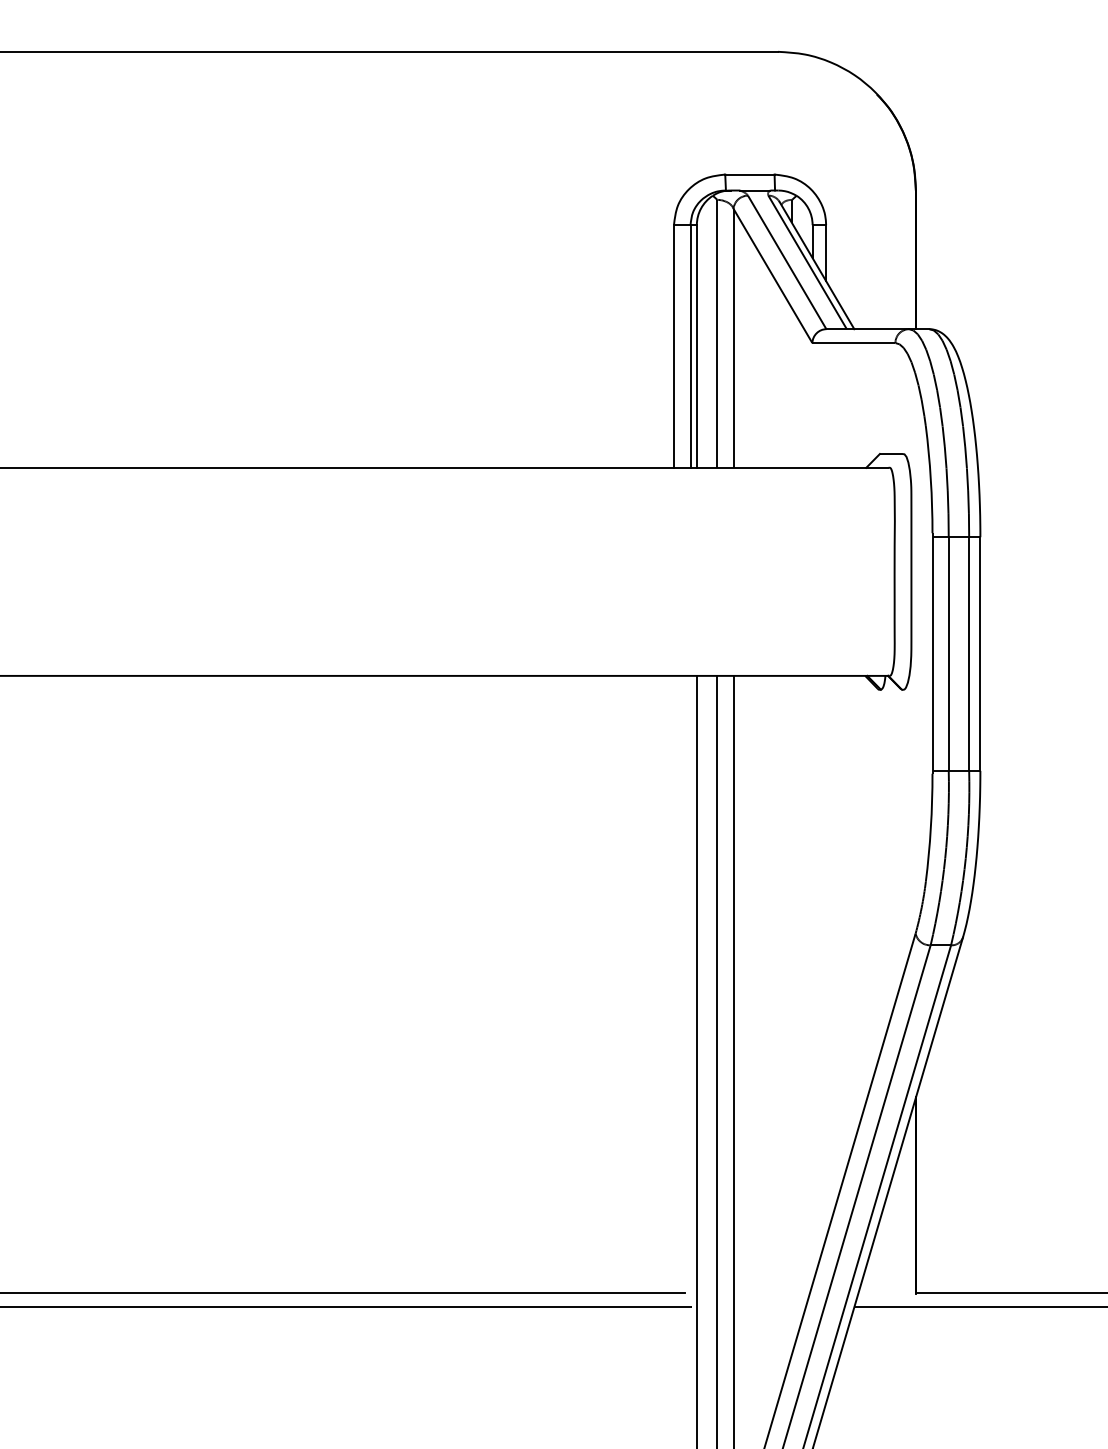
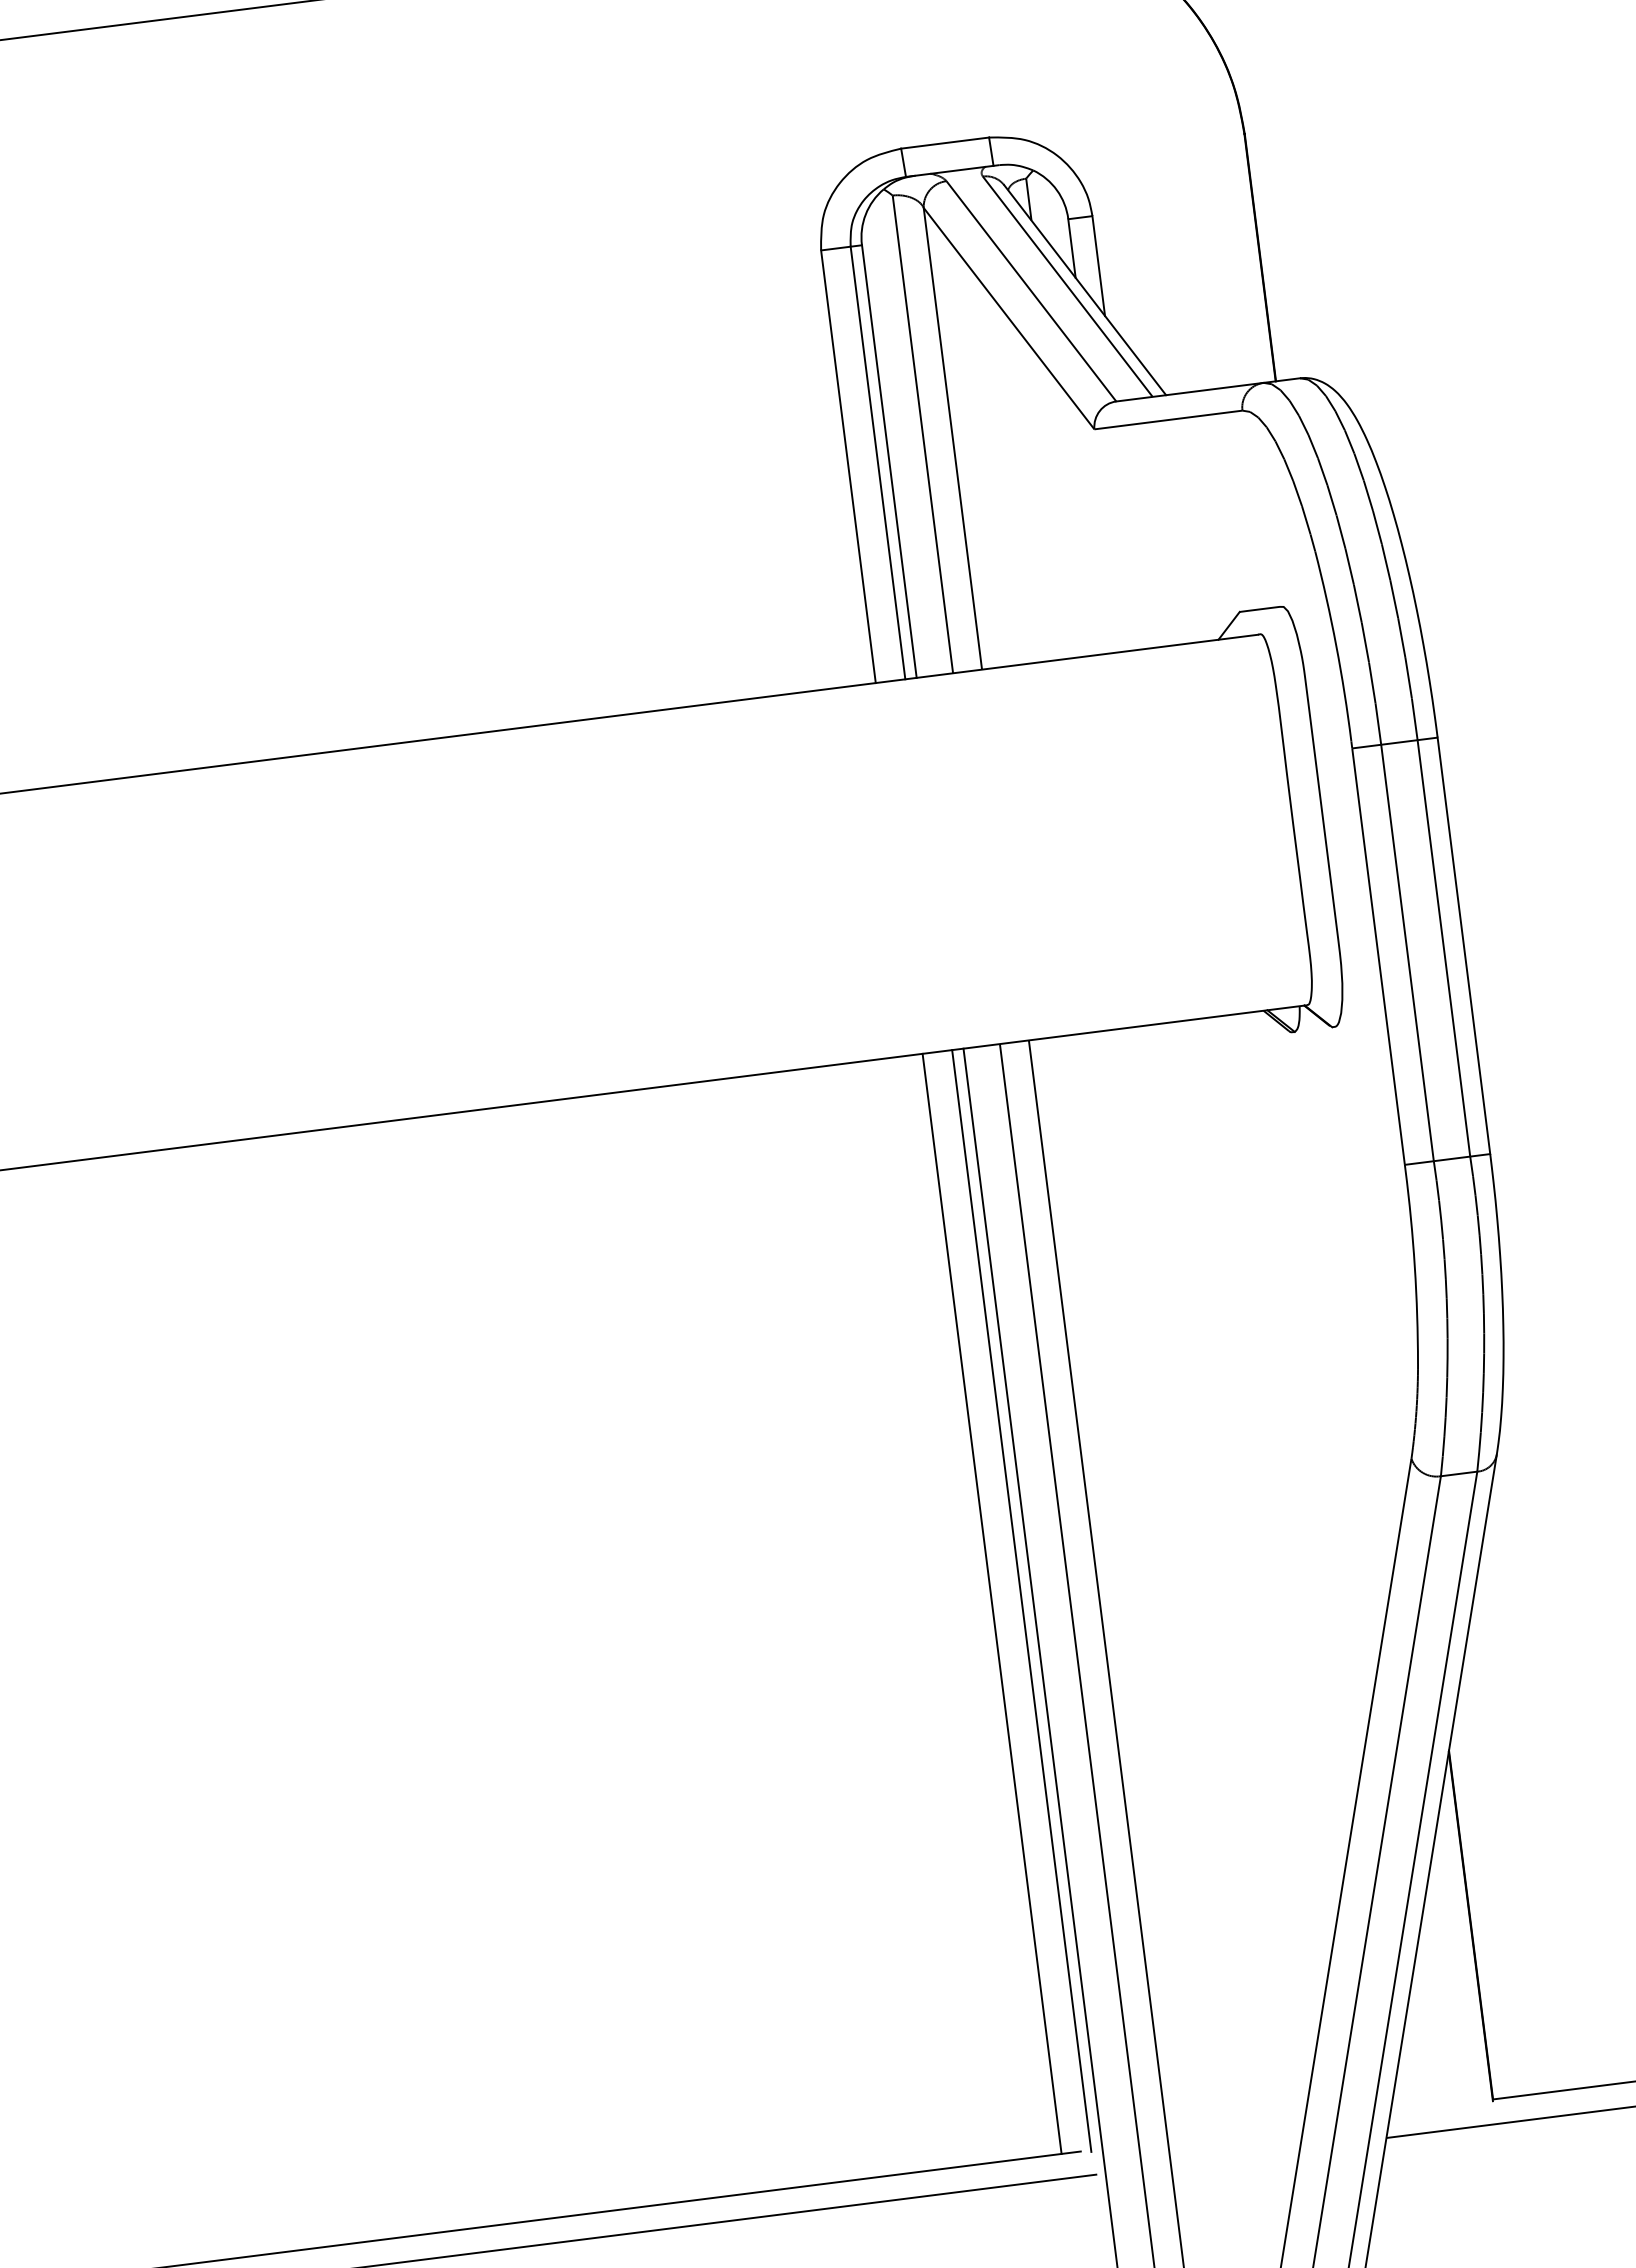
line: (673, 984) -> (991, 1604), added
line: (690, 984) -> (1021, 1600), added

